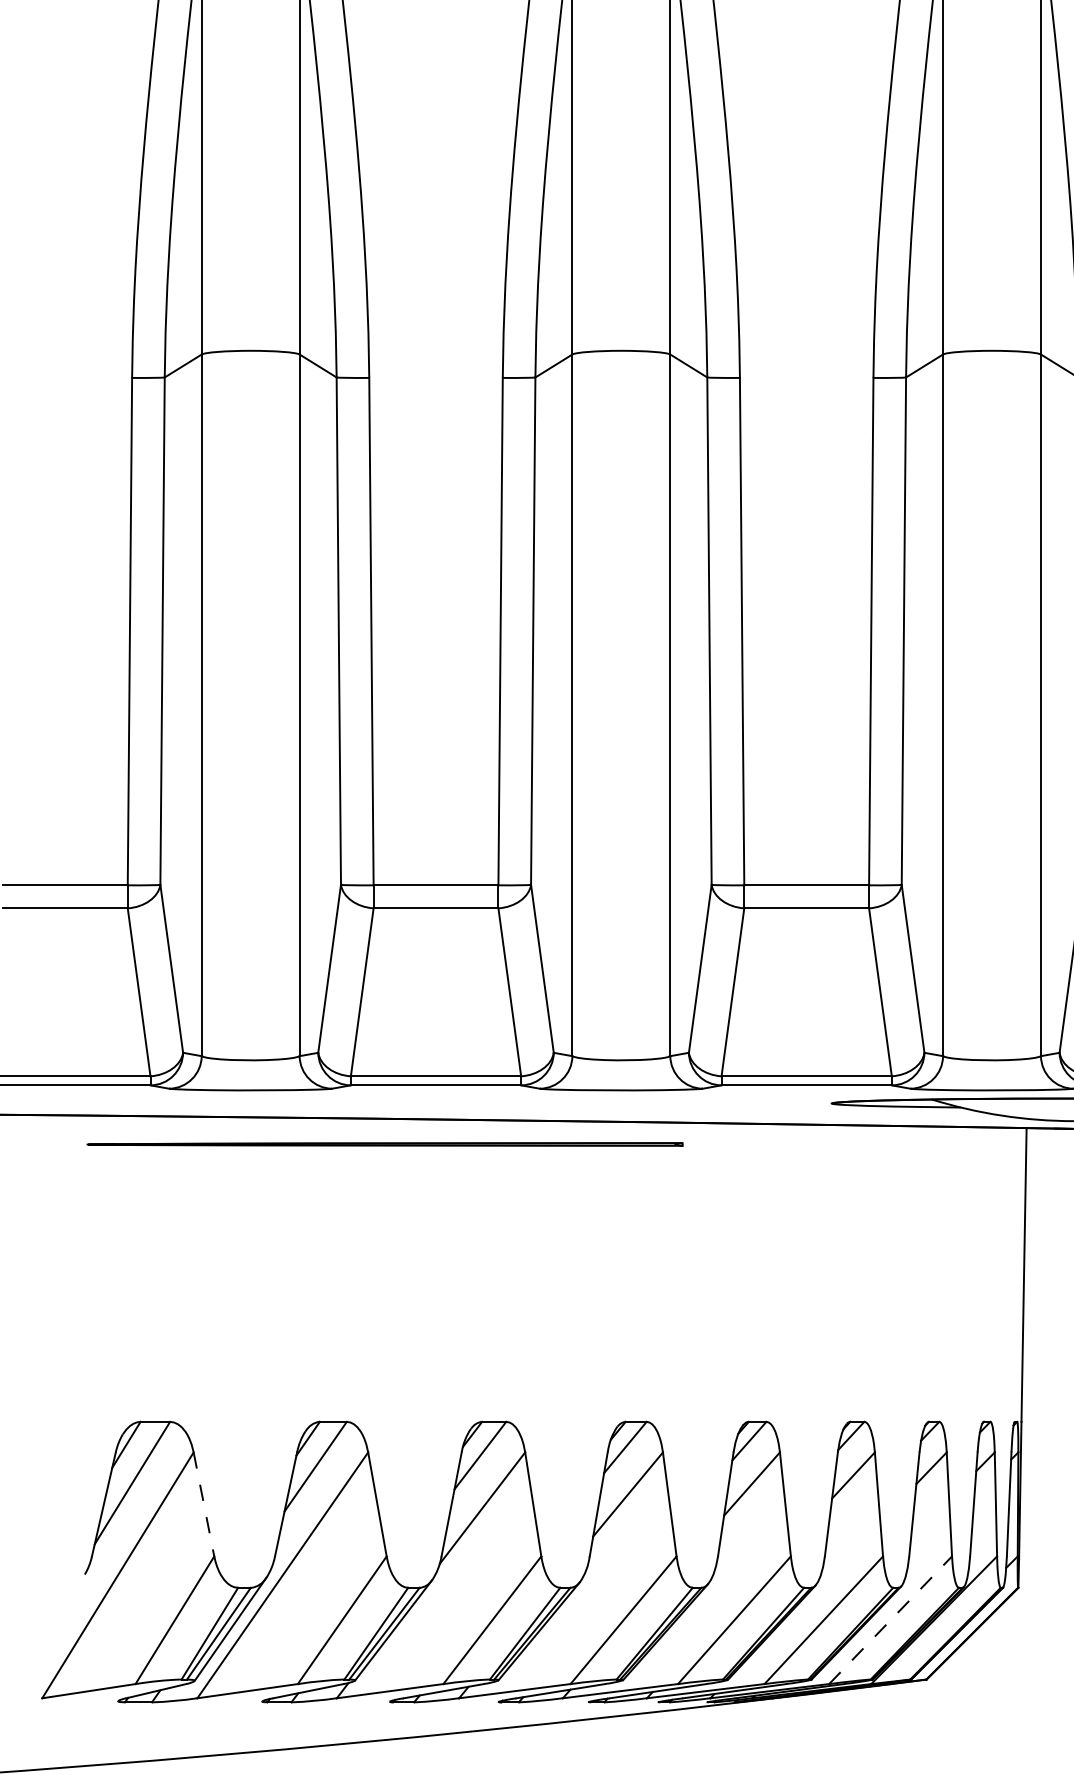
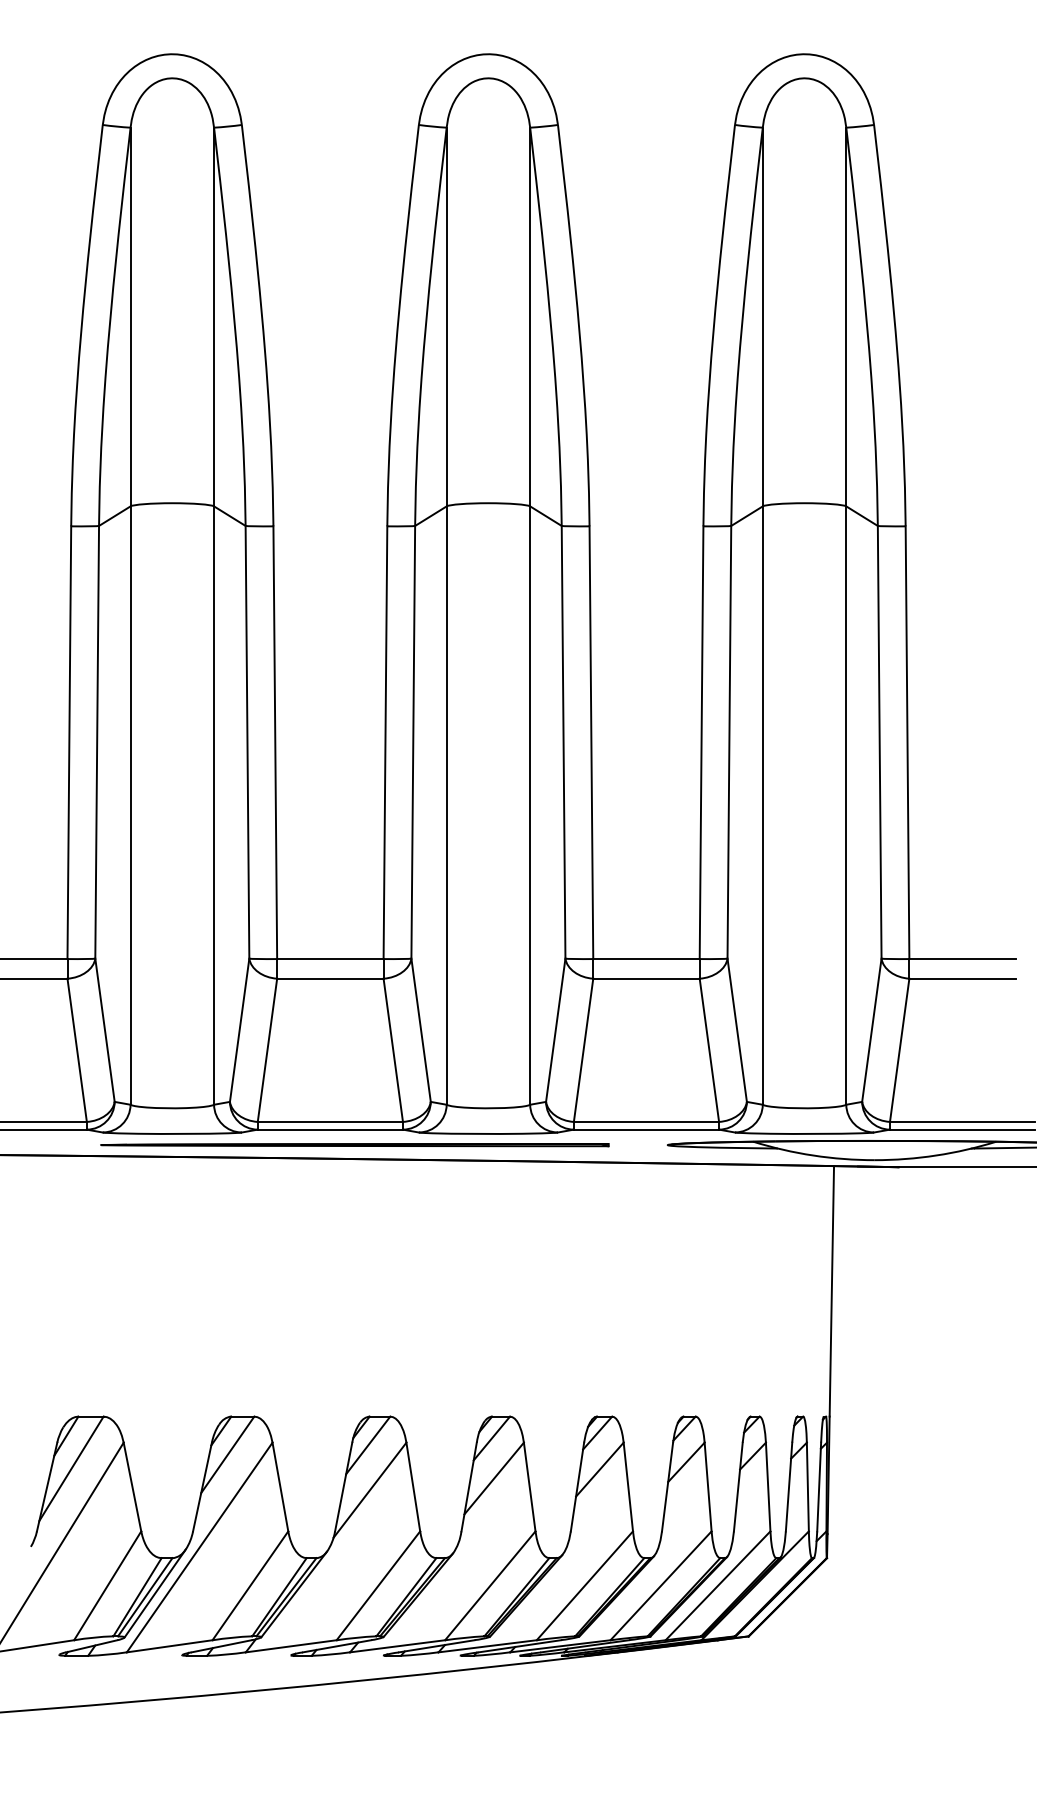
line: (384, 1144) -> (354, 1145), moved
line: (203, 1504) -> (132, 1487), dashed -> solid
line: (891, 1619) -> (718, 1585), dashed -> solid

